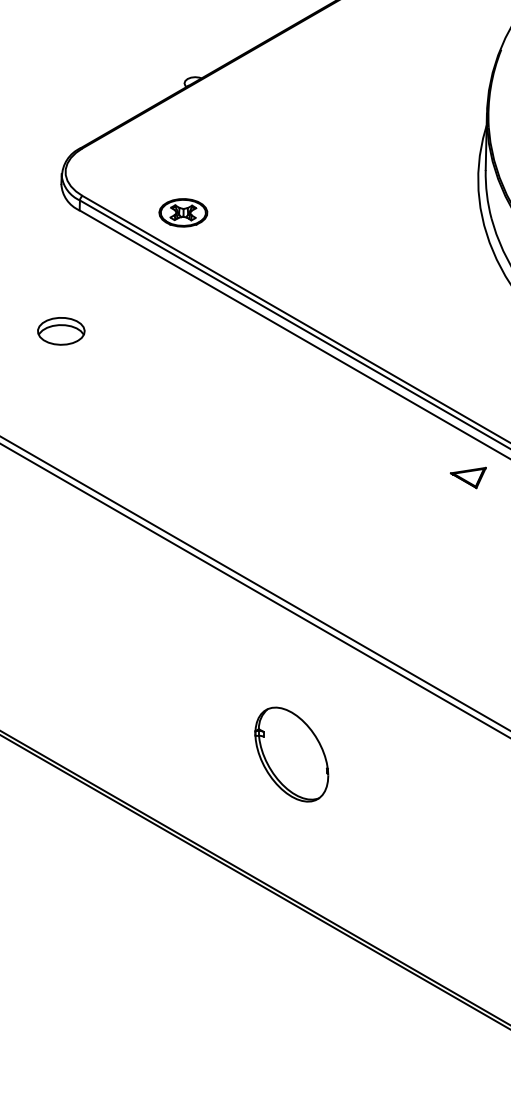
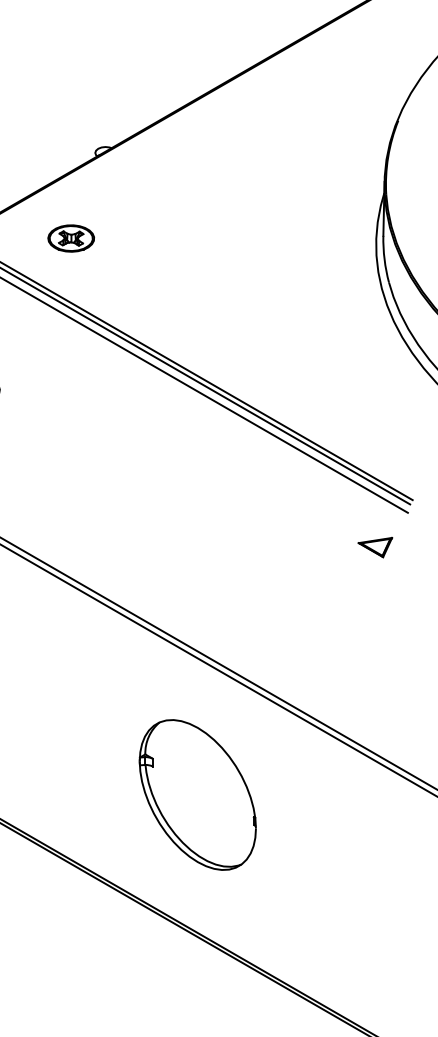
part: (183, 212) -> (71, 238), moved
part: (467, 477) -> (374, 547), moved
part: (291, 754) -> (197, 794), size x1.67

